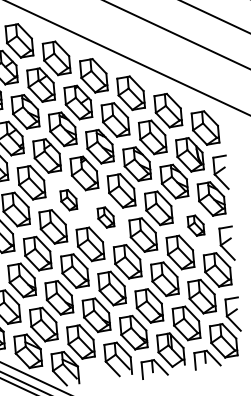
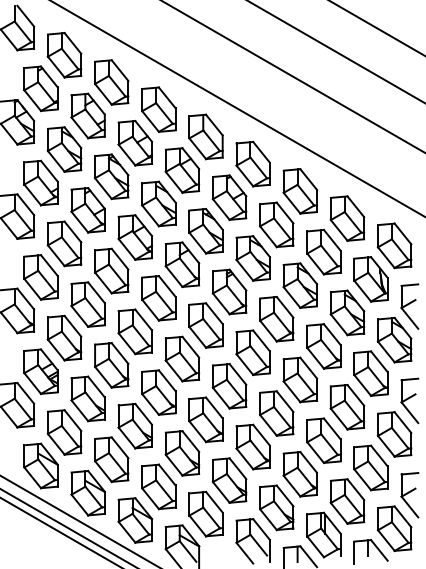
part: (68, 200) -> (205, 325), size x1.67
part: (105, 217) -> (252, 352), size x1.67
part: (195, 225) -> (370, 373), size x1.67

